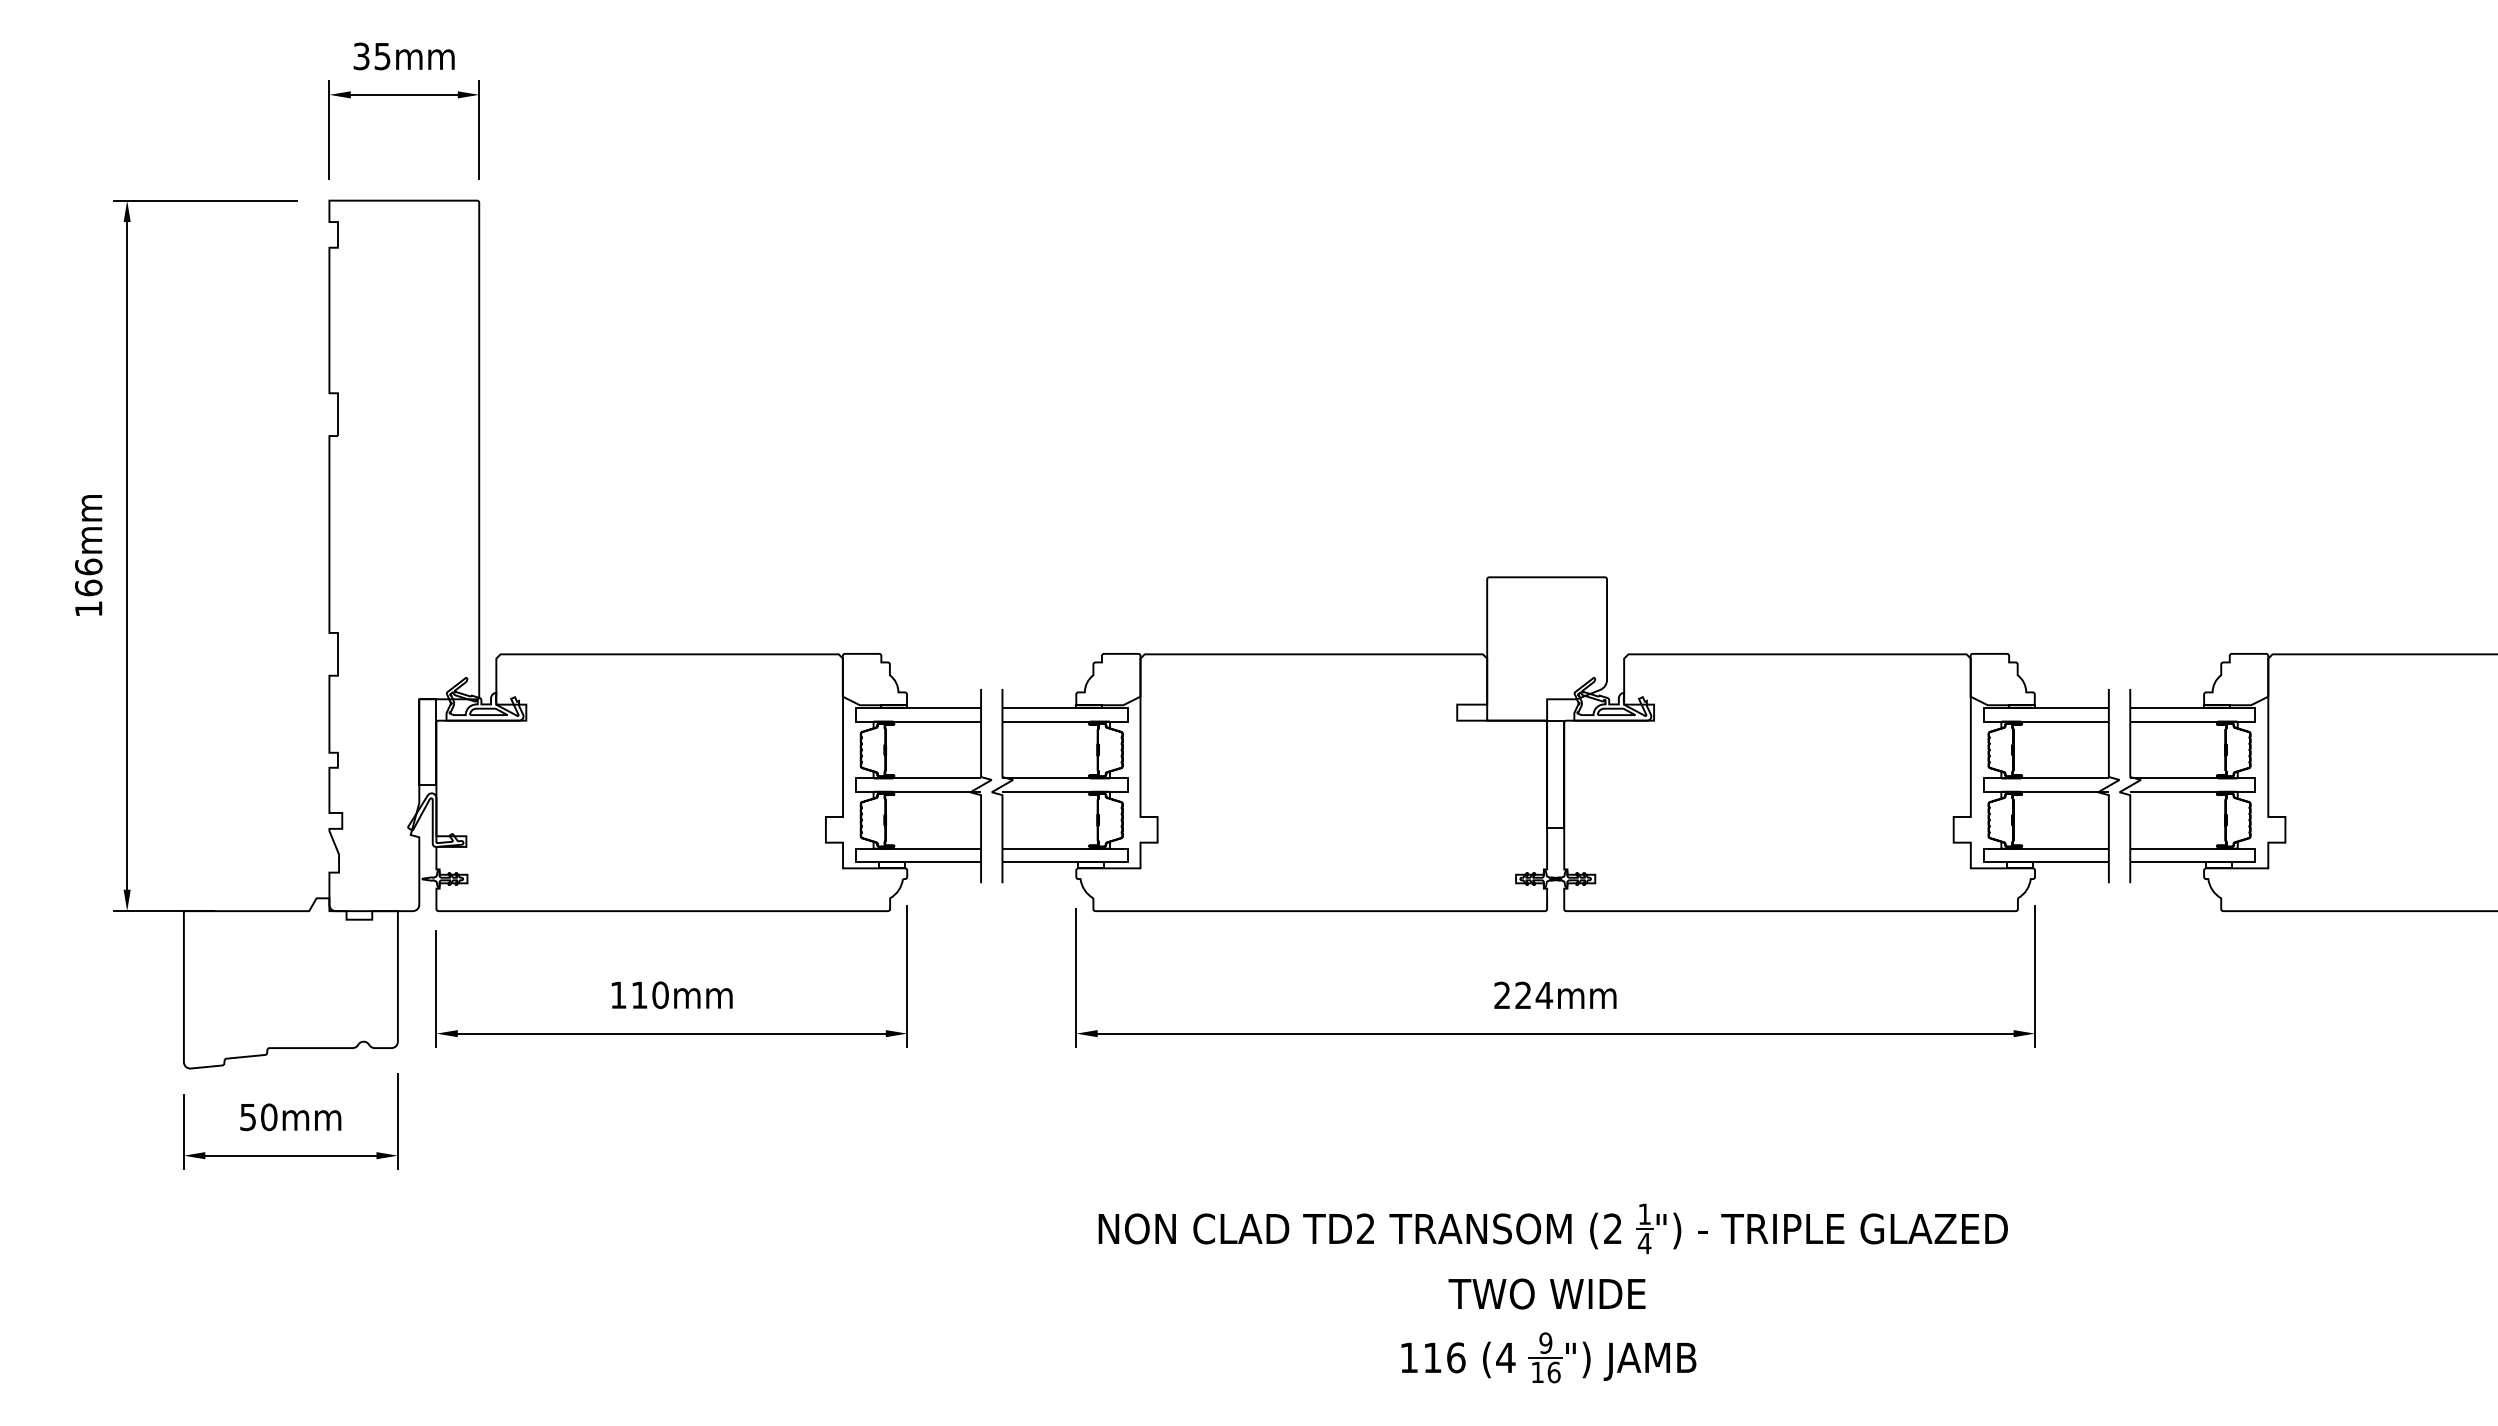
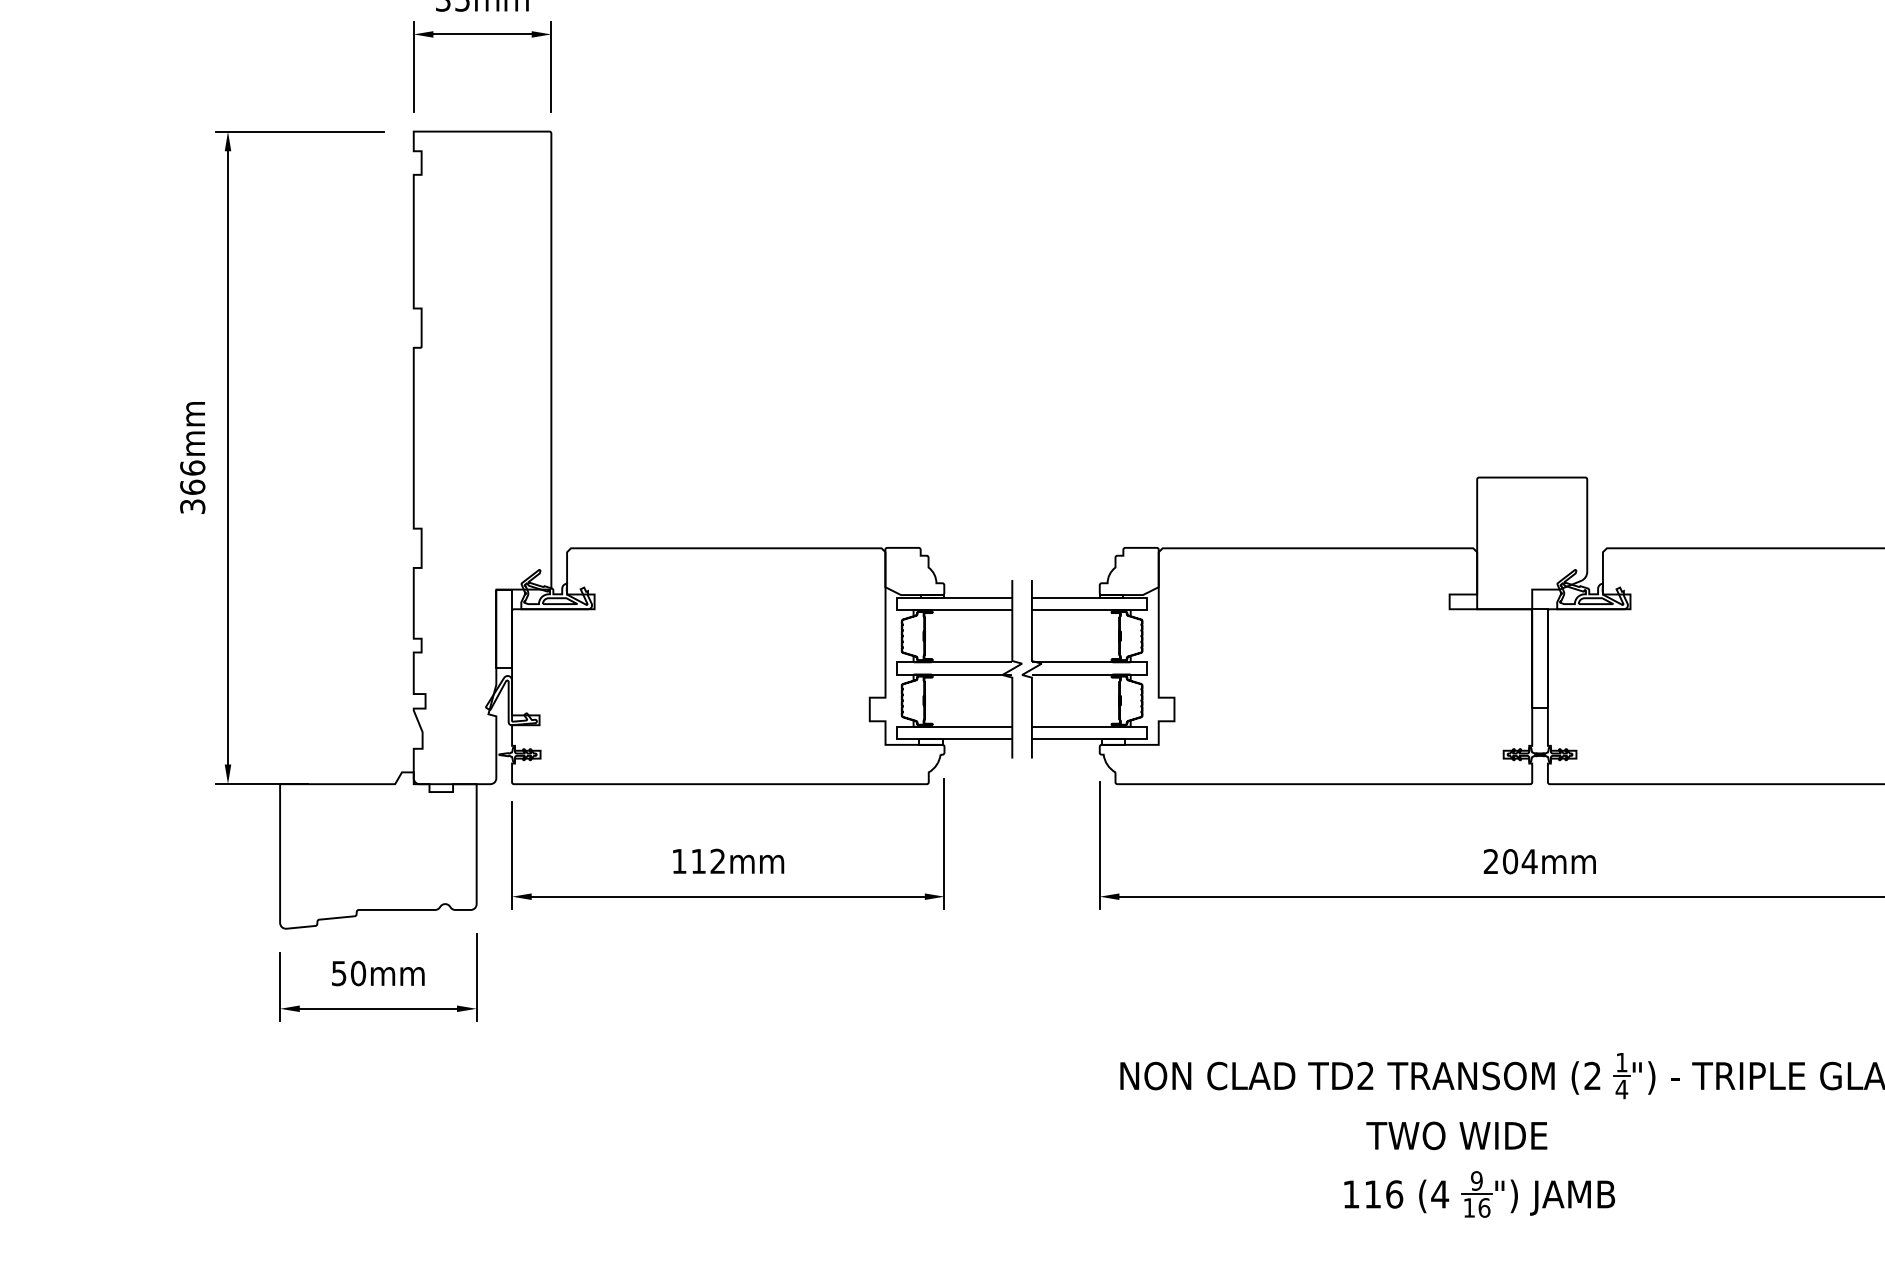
text: (88, 608) -> (192, 506), 166mm -> 366mm
text: (660, 995) -> (717, 861), 110mm -> 112mm
text: (1523, 995) -> (1510, 861), 224mm -> 204mm
text: (1546, 1293) -> (1456, 1135), moved
part: (1548, 1357) -> (1479, 1194), moved

